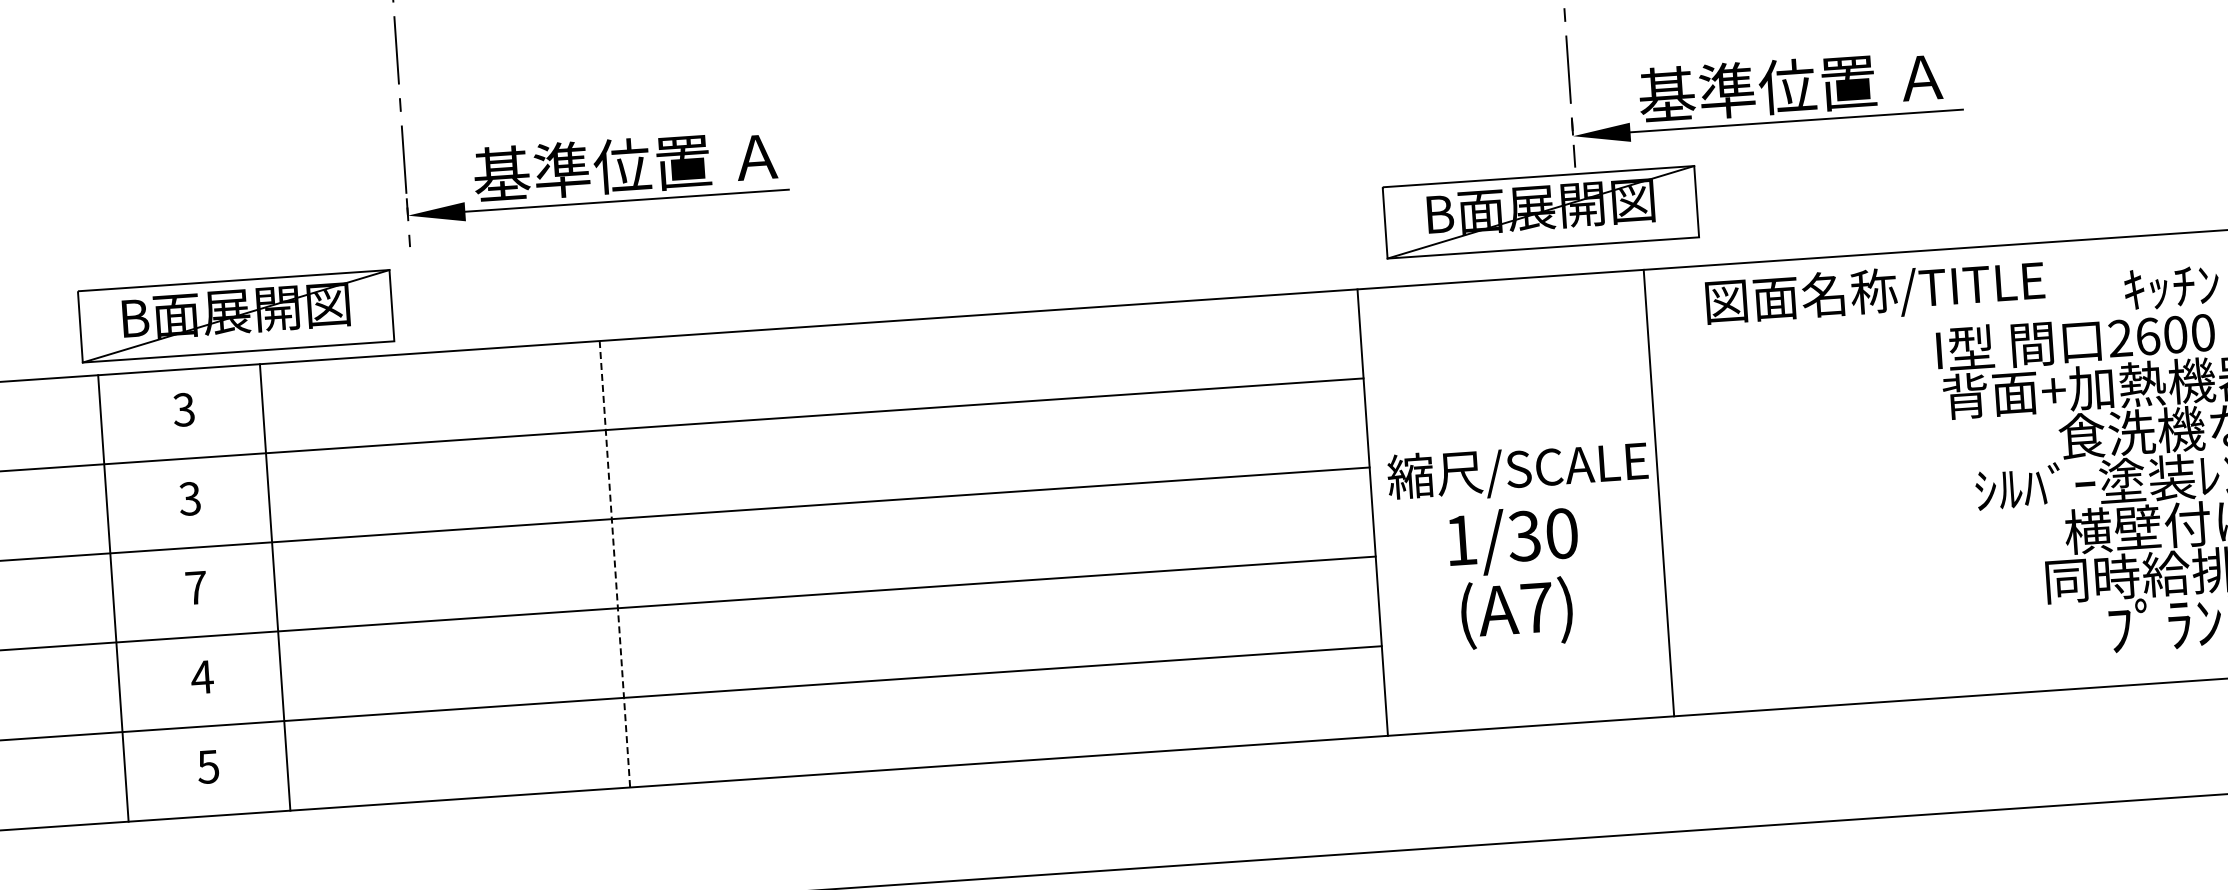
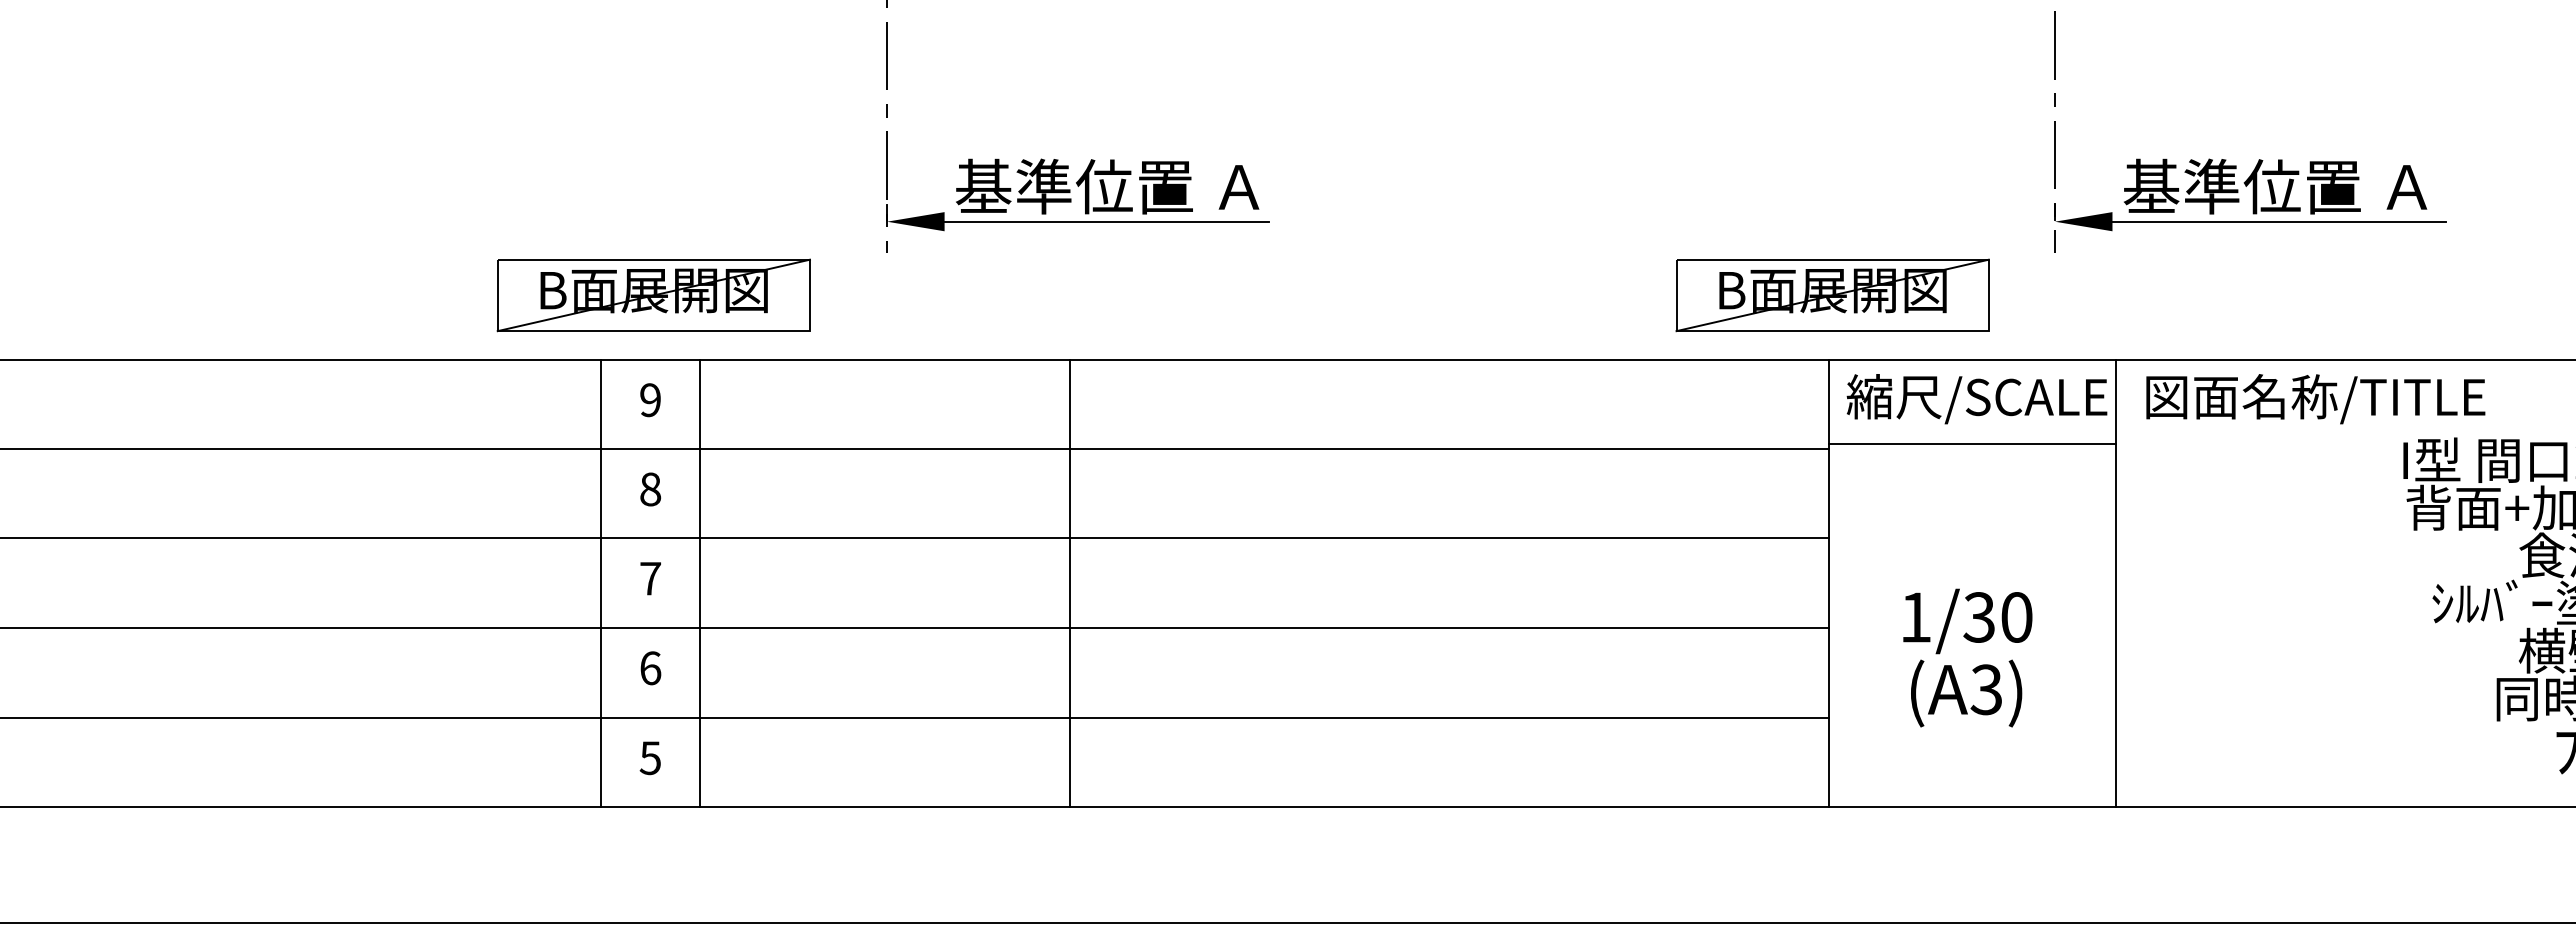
part: (1540, 212) -> (1832, 295), moved
text: (1875, 293) -> (2315, 399), moved
part: (235, 316) -> (653, 295), moved
line: (1505, 364) -> (1972, 444), added
text: (183, 410) -> (649, 400), 3 -> 9
text: (1517, 471) -> (1976, 399), moved
text: (190, 498) -> (650, 489), 3 -> 8
line: (614, 564) -> (1069, 583), dashed -> solid
line: (275, 587) -> (700, 583), moved
line: (113, 598) -> (601, 583), moved
text: (1536, 607) -> (1986, 689), (A7) -> (A3)
text: (202, 677) -> (650, 668), 4 -> 6

